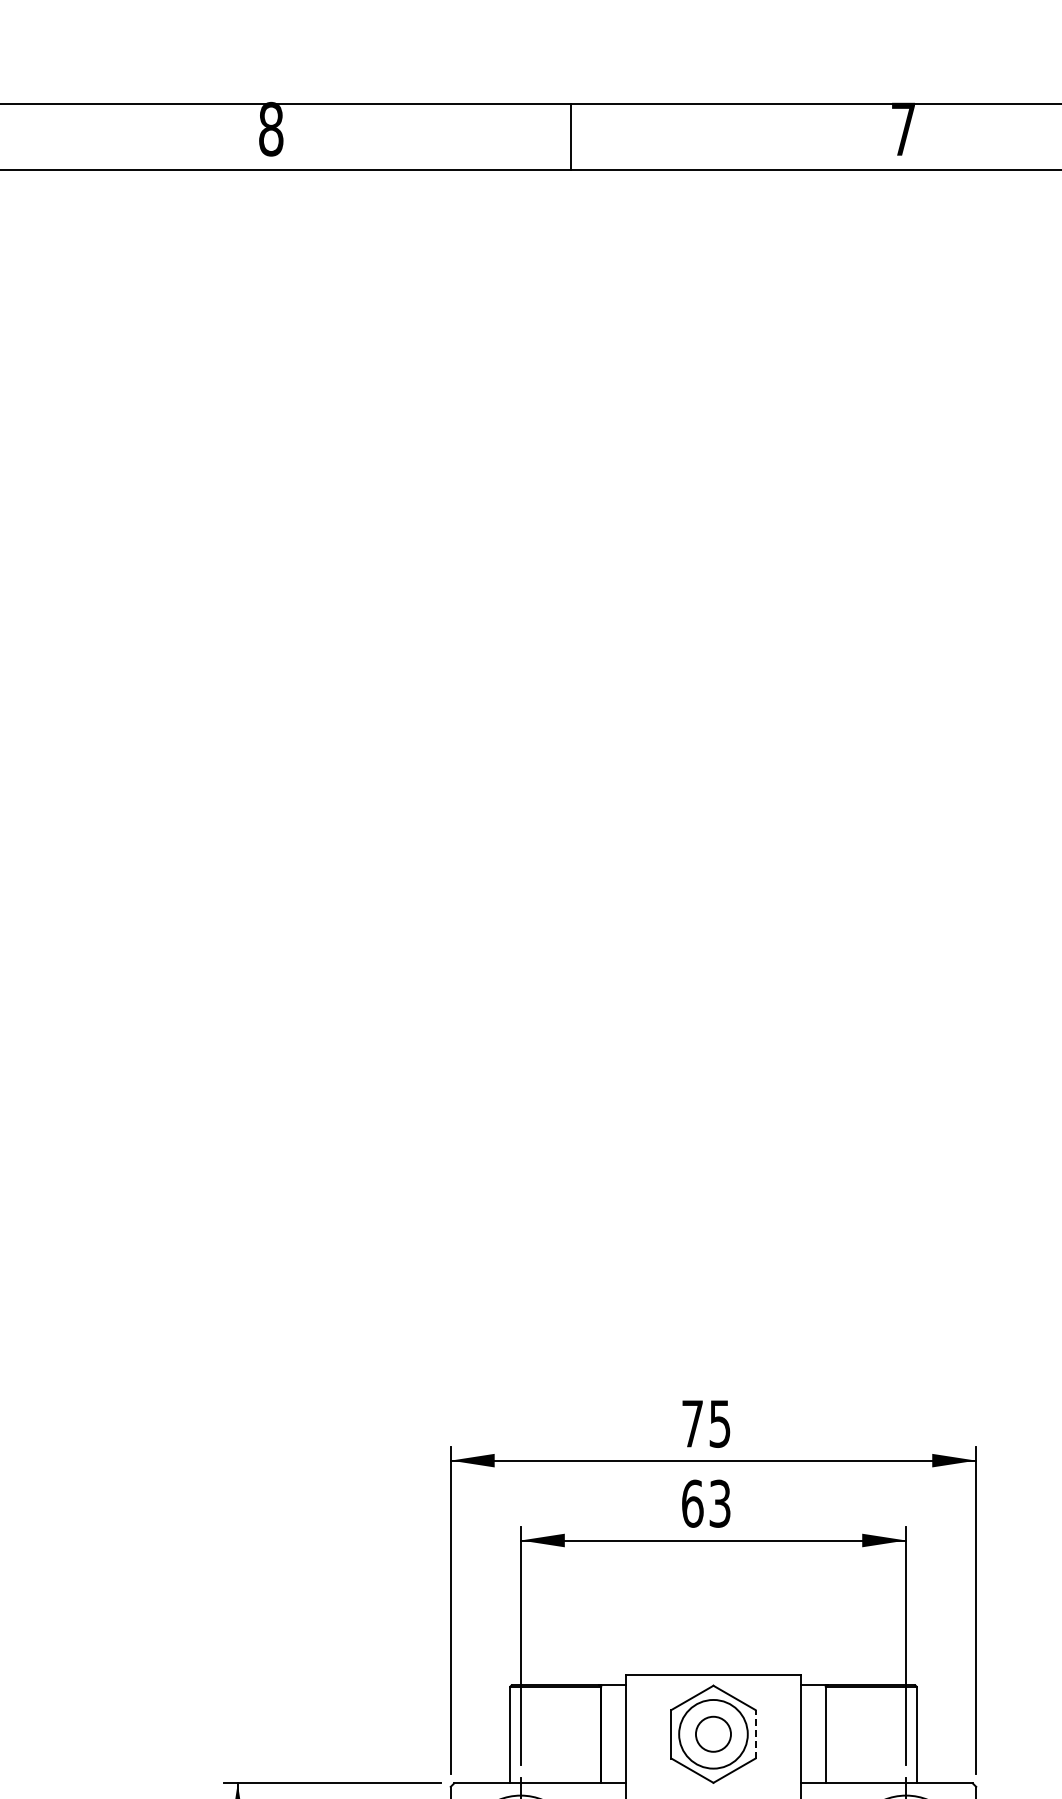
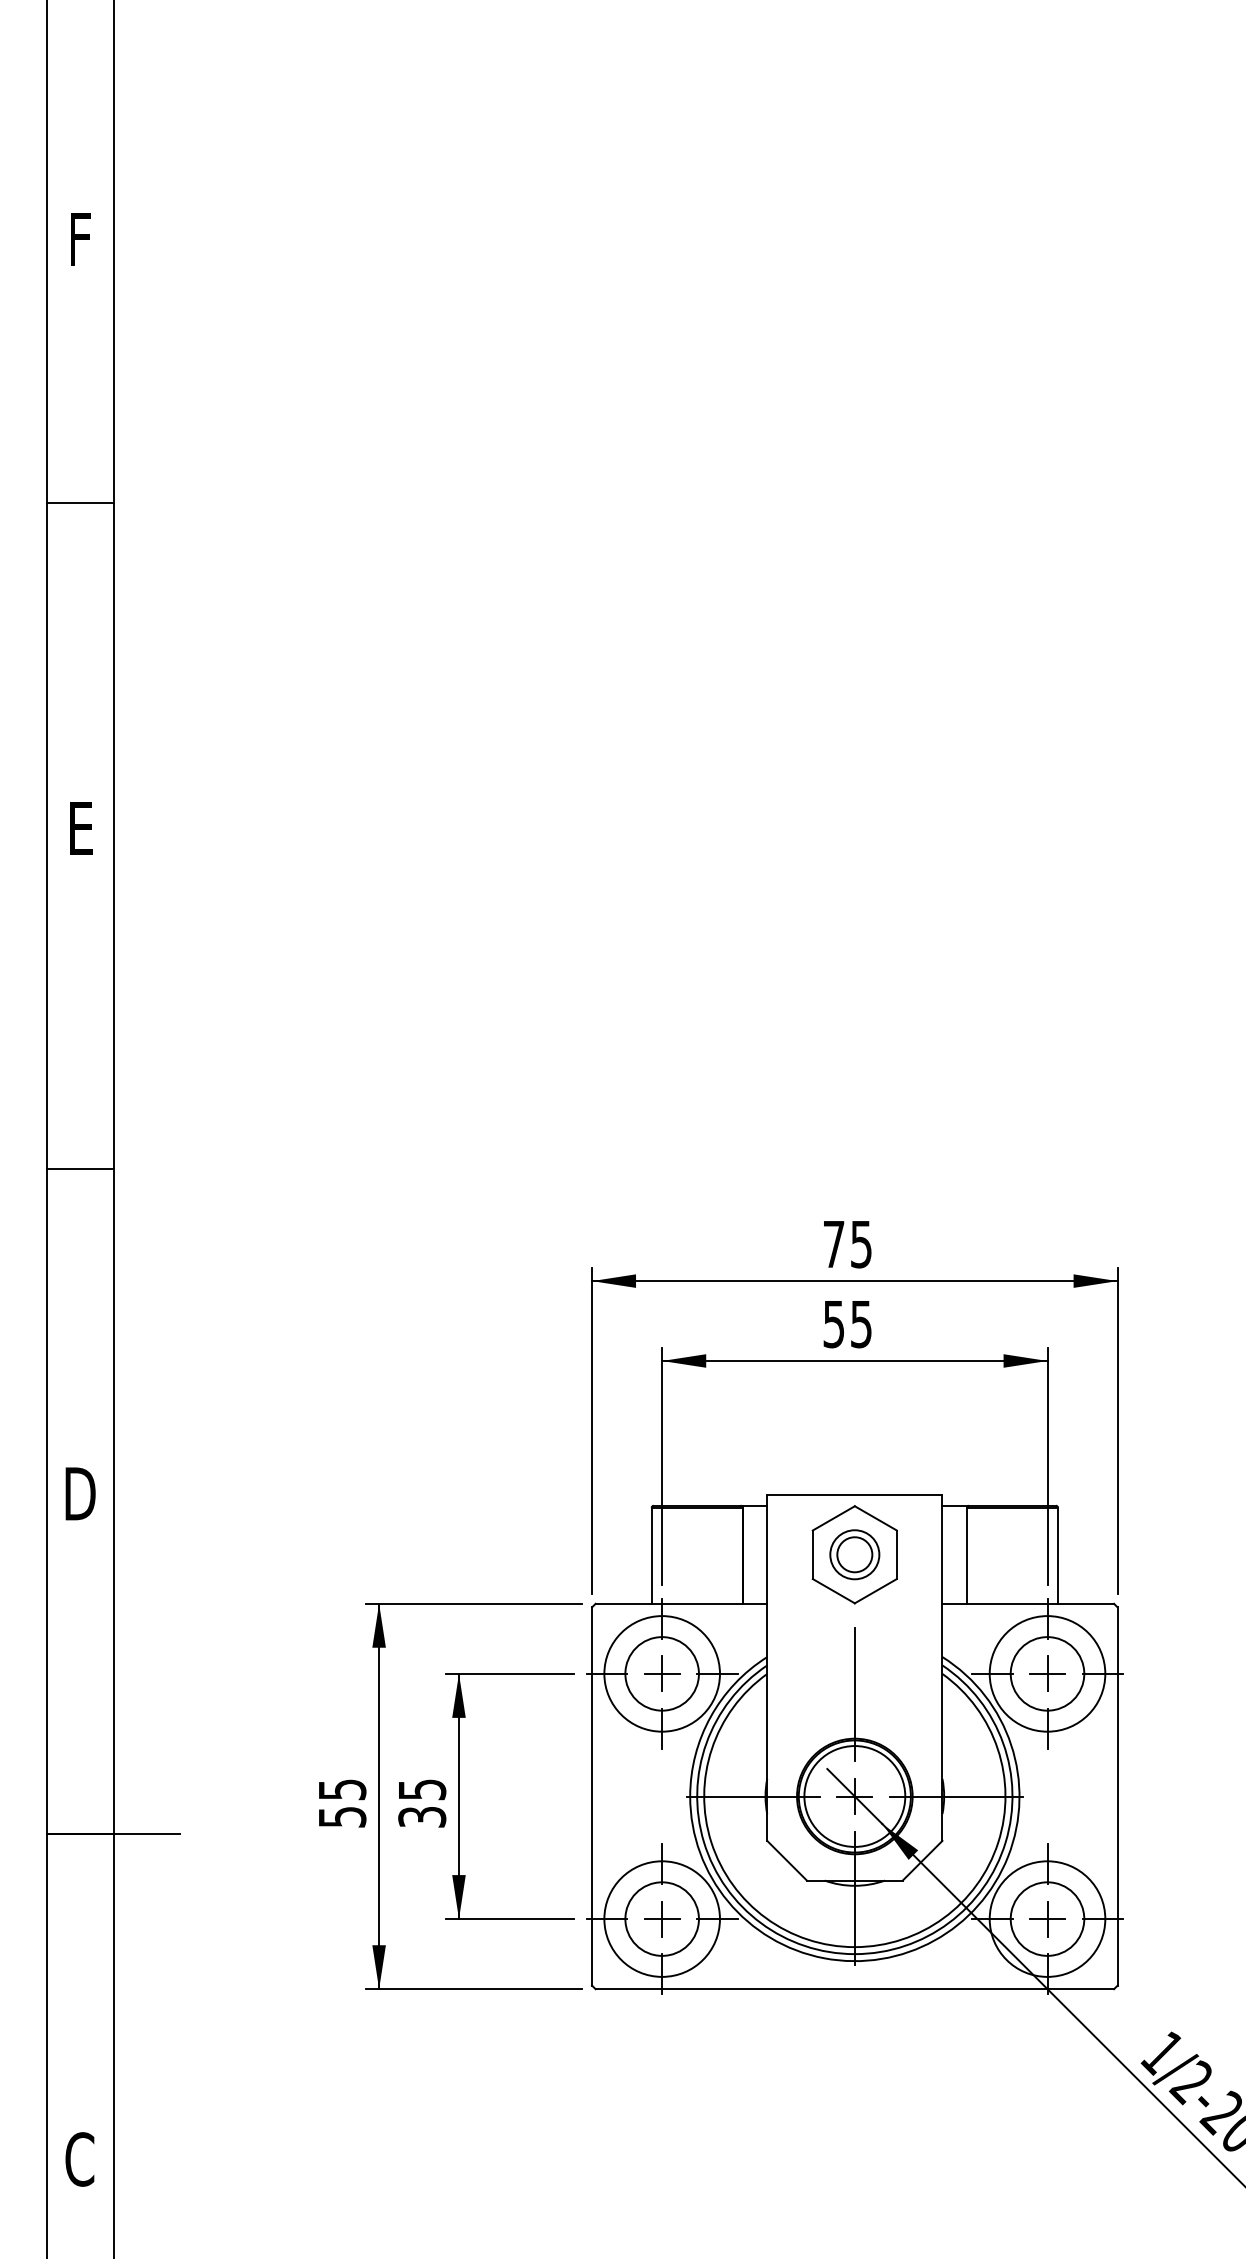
text: (706, 1504) -> (847, 1324), 63 -> 55
circle: (713, 1734) -> (854, 1554), size x0.71
line: (755, 1734) -> (896, 1554), dashed -> solid

